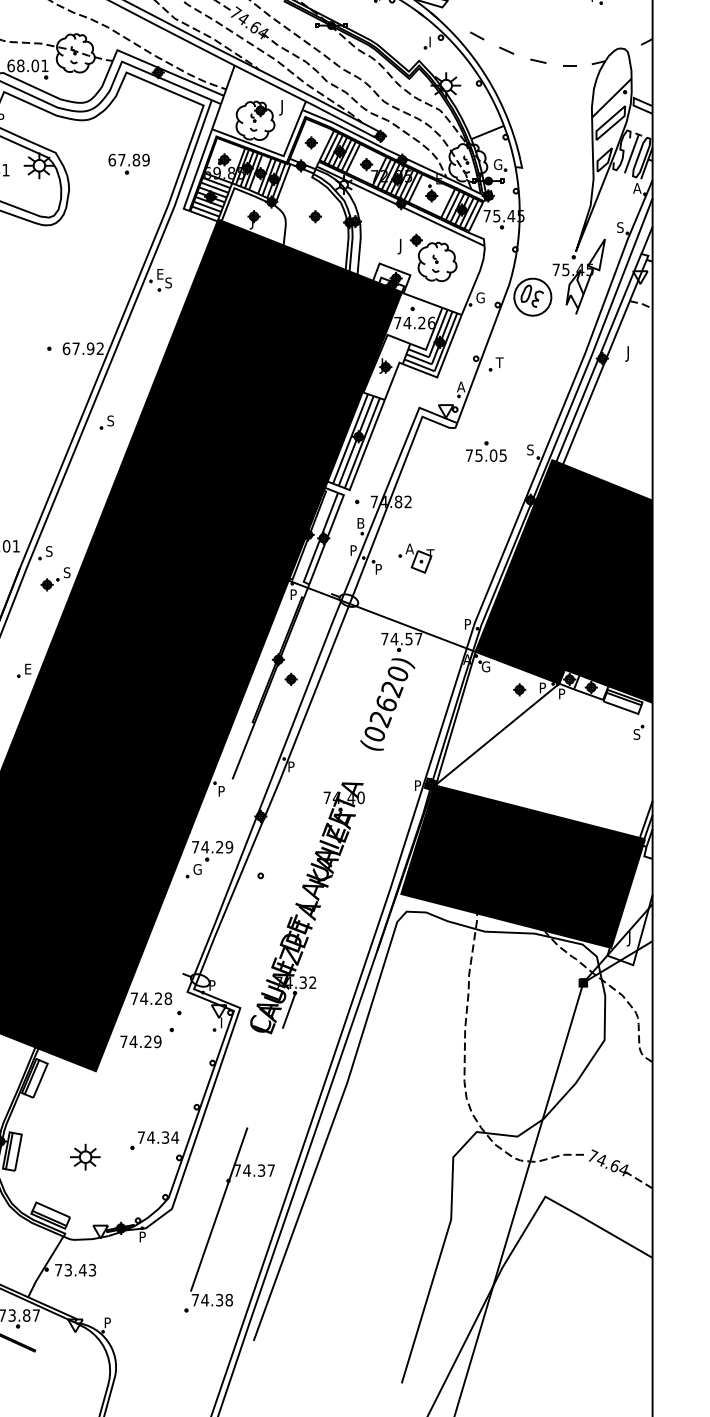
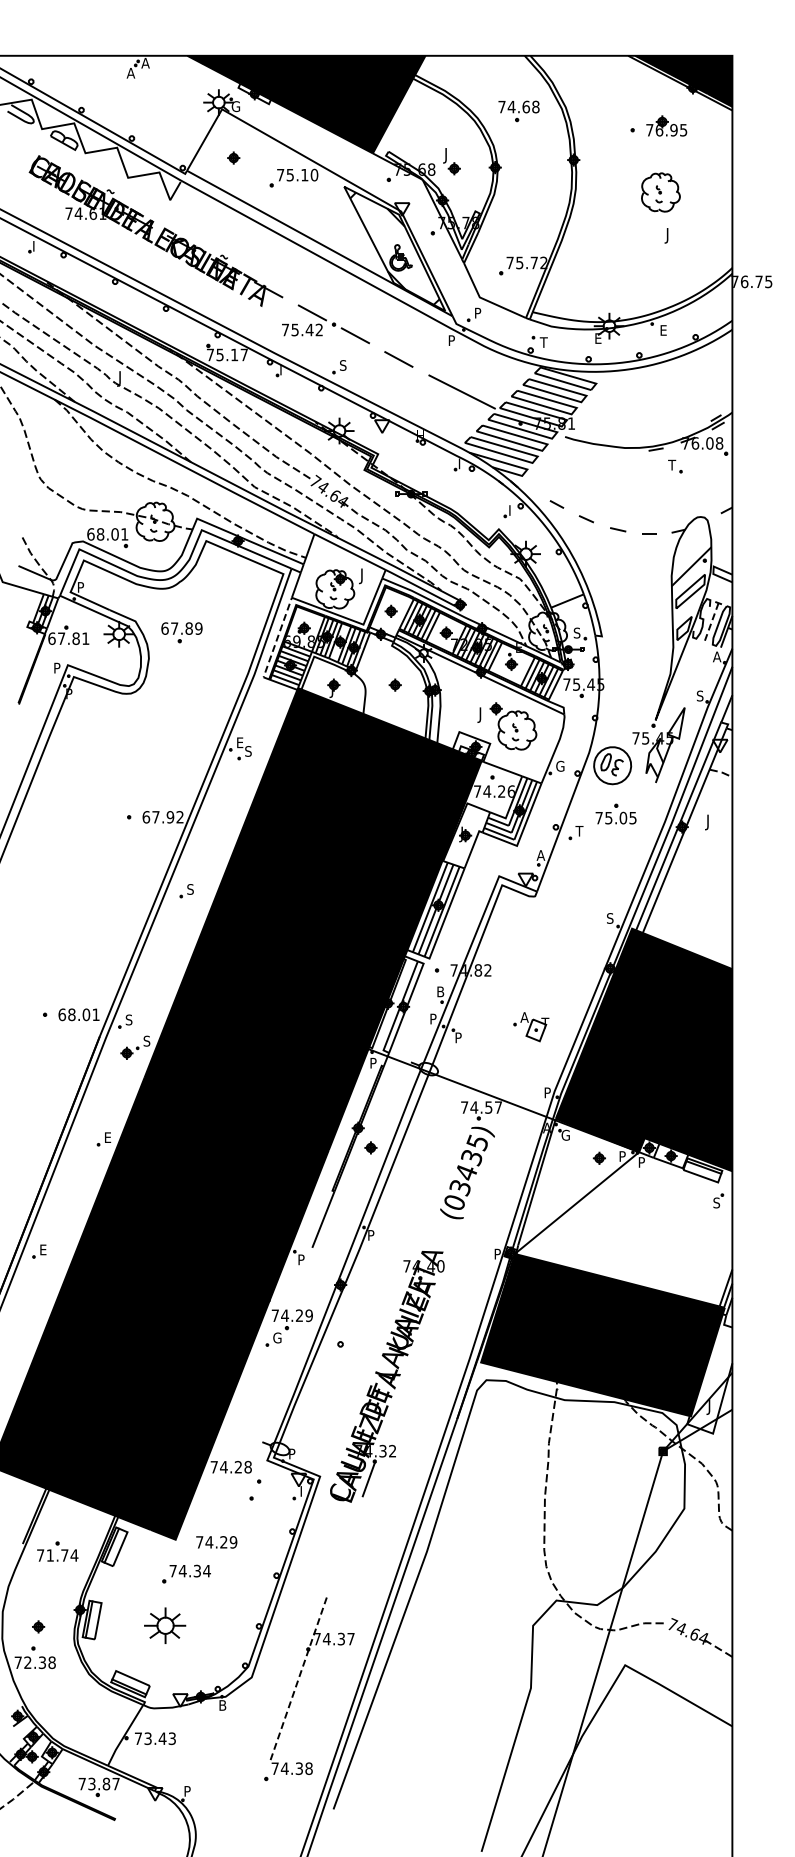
line: (631, 154) -> (711, 622), solid -> dashed
part: (128, 164) -> (181, 632), moved
text: (497, 164) -> (577, 632), G -> S
line: (196, 172) -> (276, 640), solid -> dashed
part: (485, 451) -> (615, 813), moved
part: (416, 559) -> (531, 1027), moved
text: (388, 697) -> (468, 1165), (02620) -> (03435)
text: (140, 1042) -> (216, 1542), moved
part: (154, 1140) -> (186, 1573), moved
part: (84, 1157) -> (164, 1625), size x1.4
line: (218, 1210) -> (298, 1678), solid -> dashed
text: (143, 1237) -> (223, 1705), P -> B

